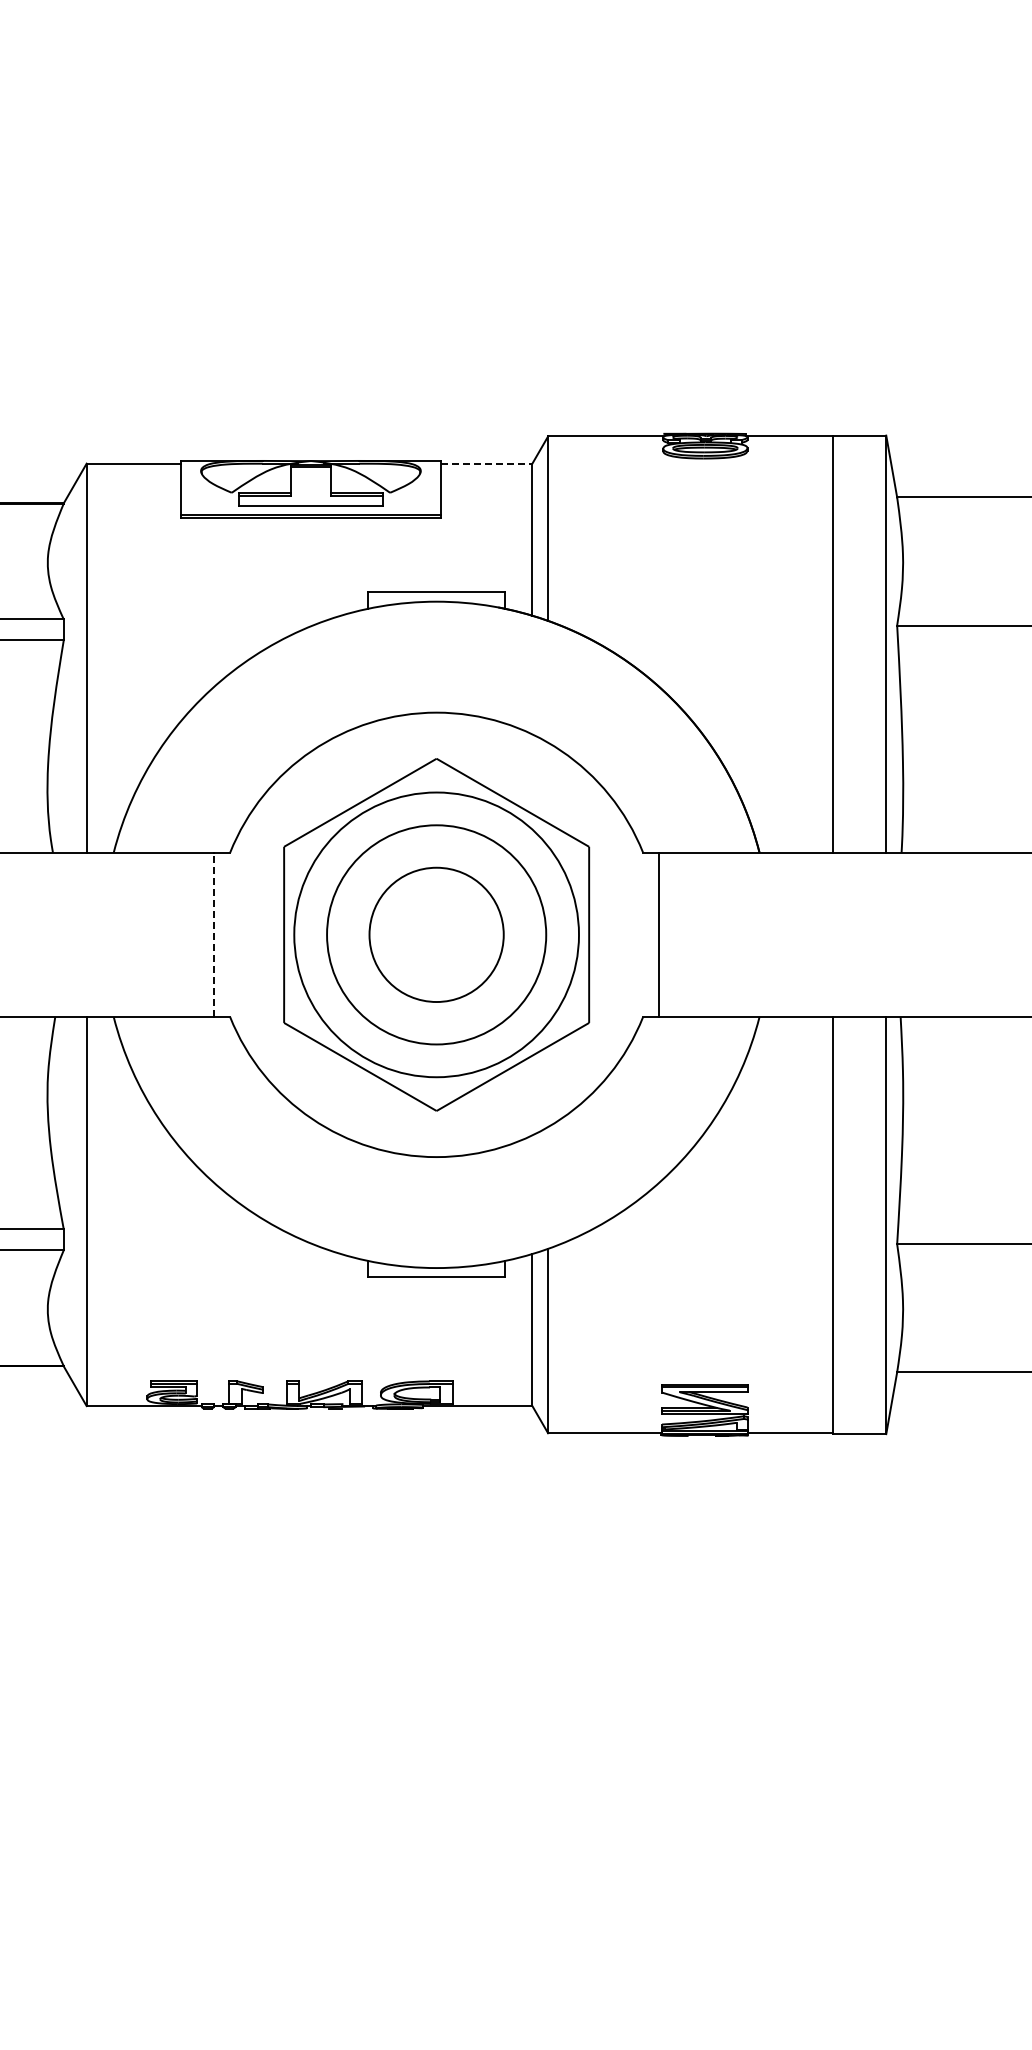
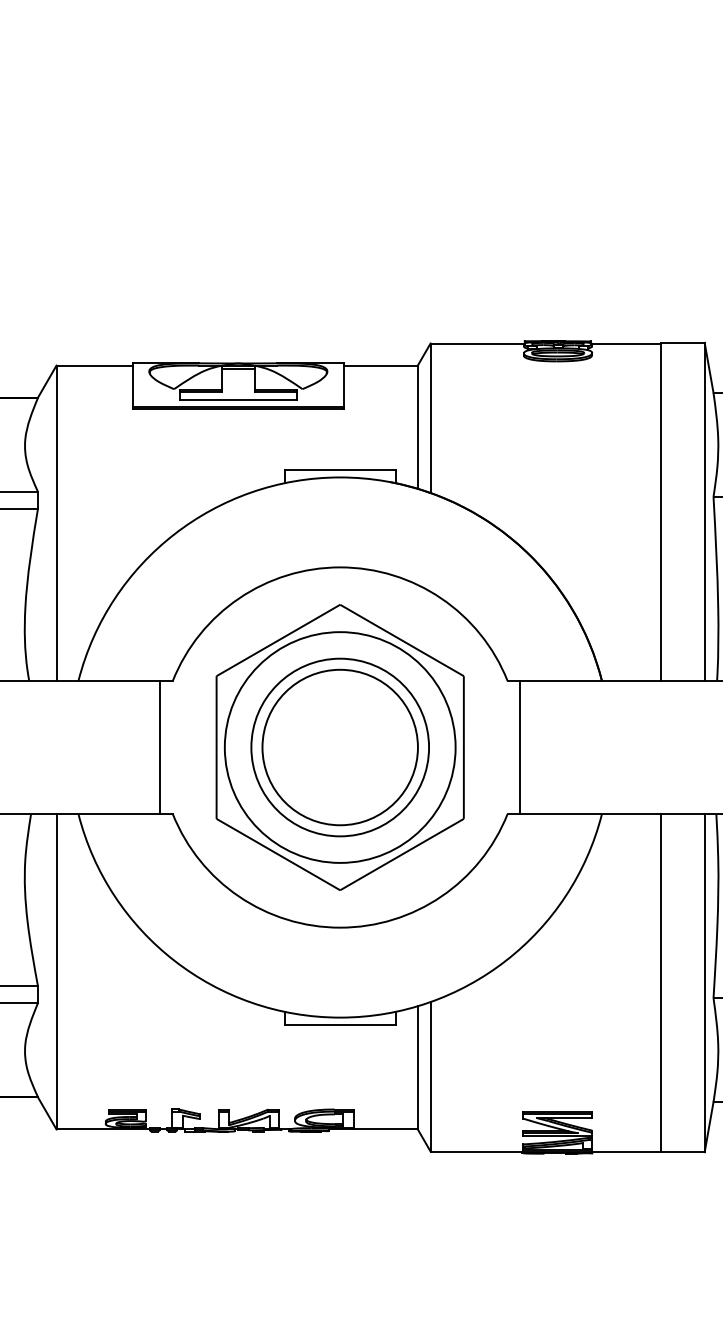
line: (486, 463) -> (380, 365), dashed -> solid
line: (214, 934) -> (160, 747), dashed -> solid
circle: (436, 934) -> (340, 747), size x1.43

